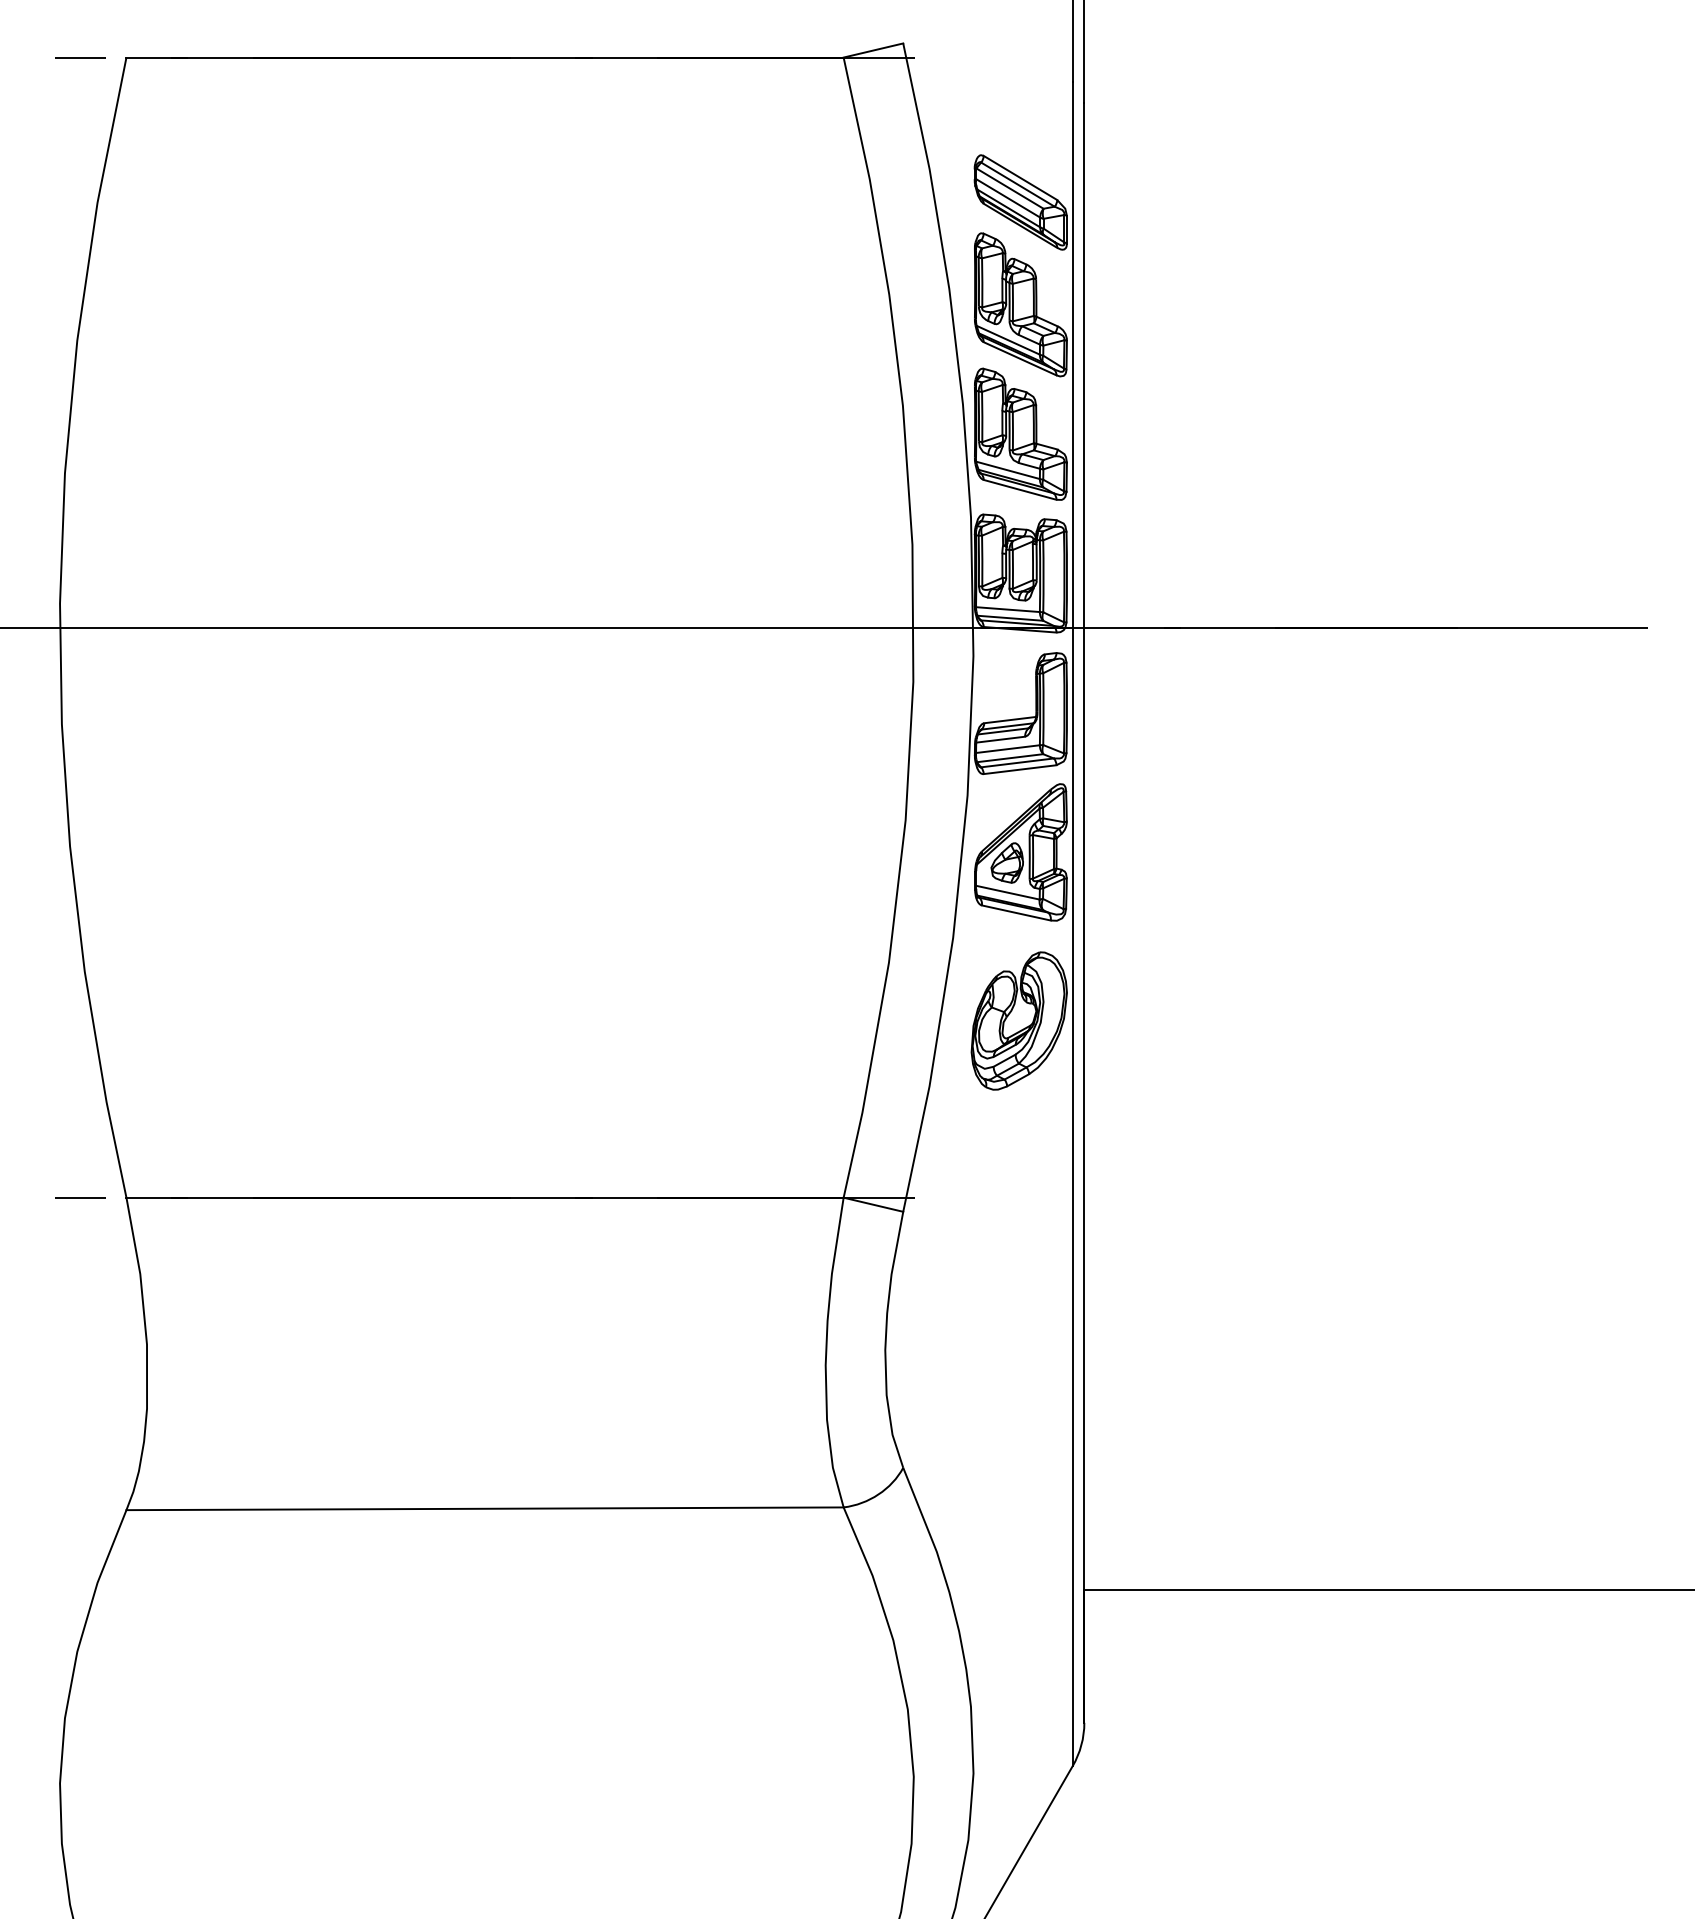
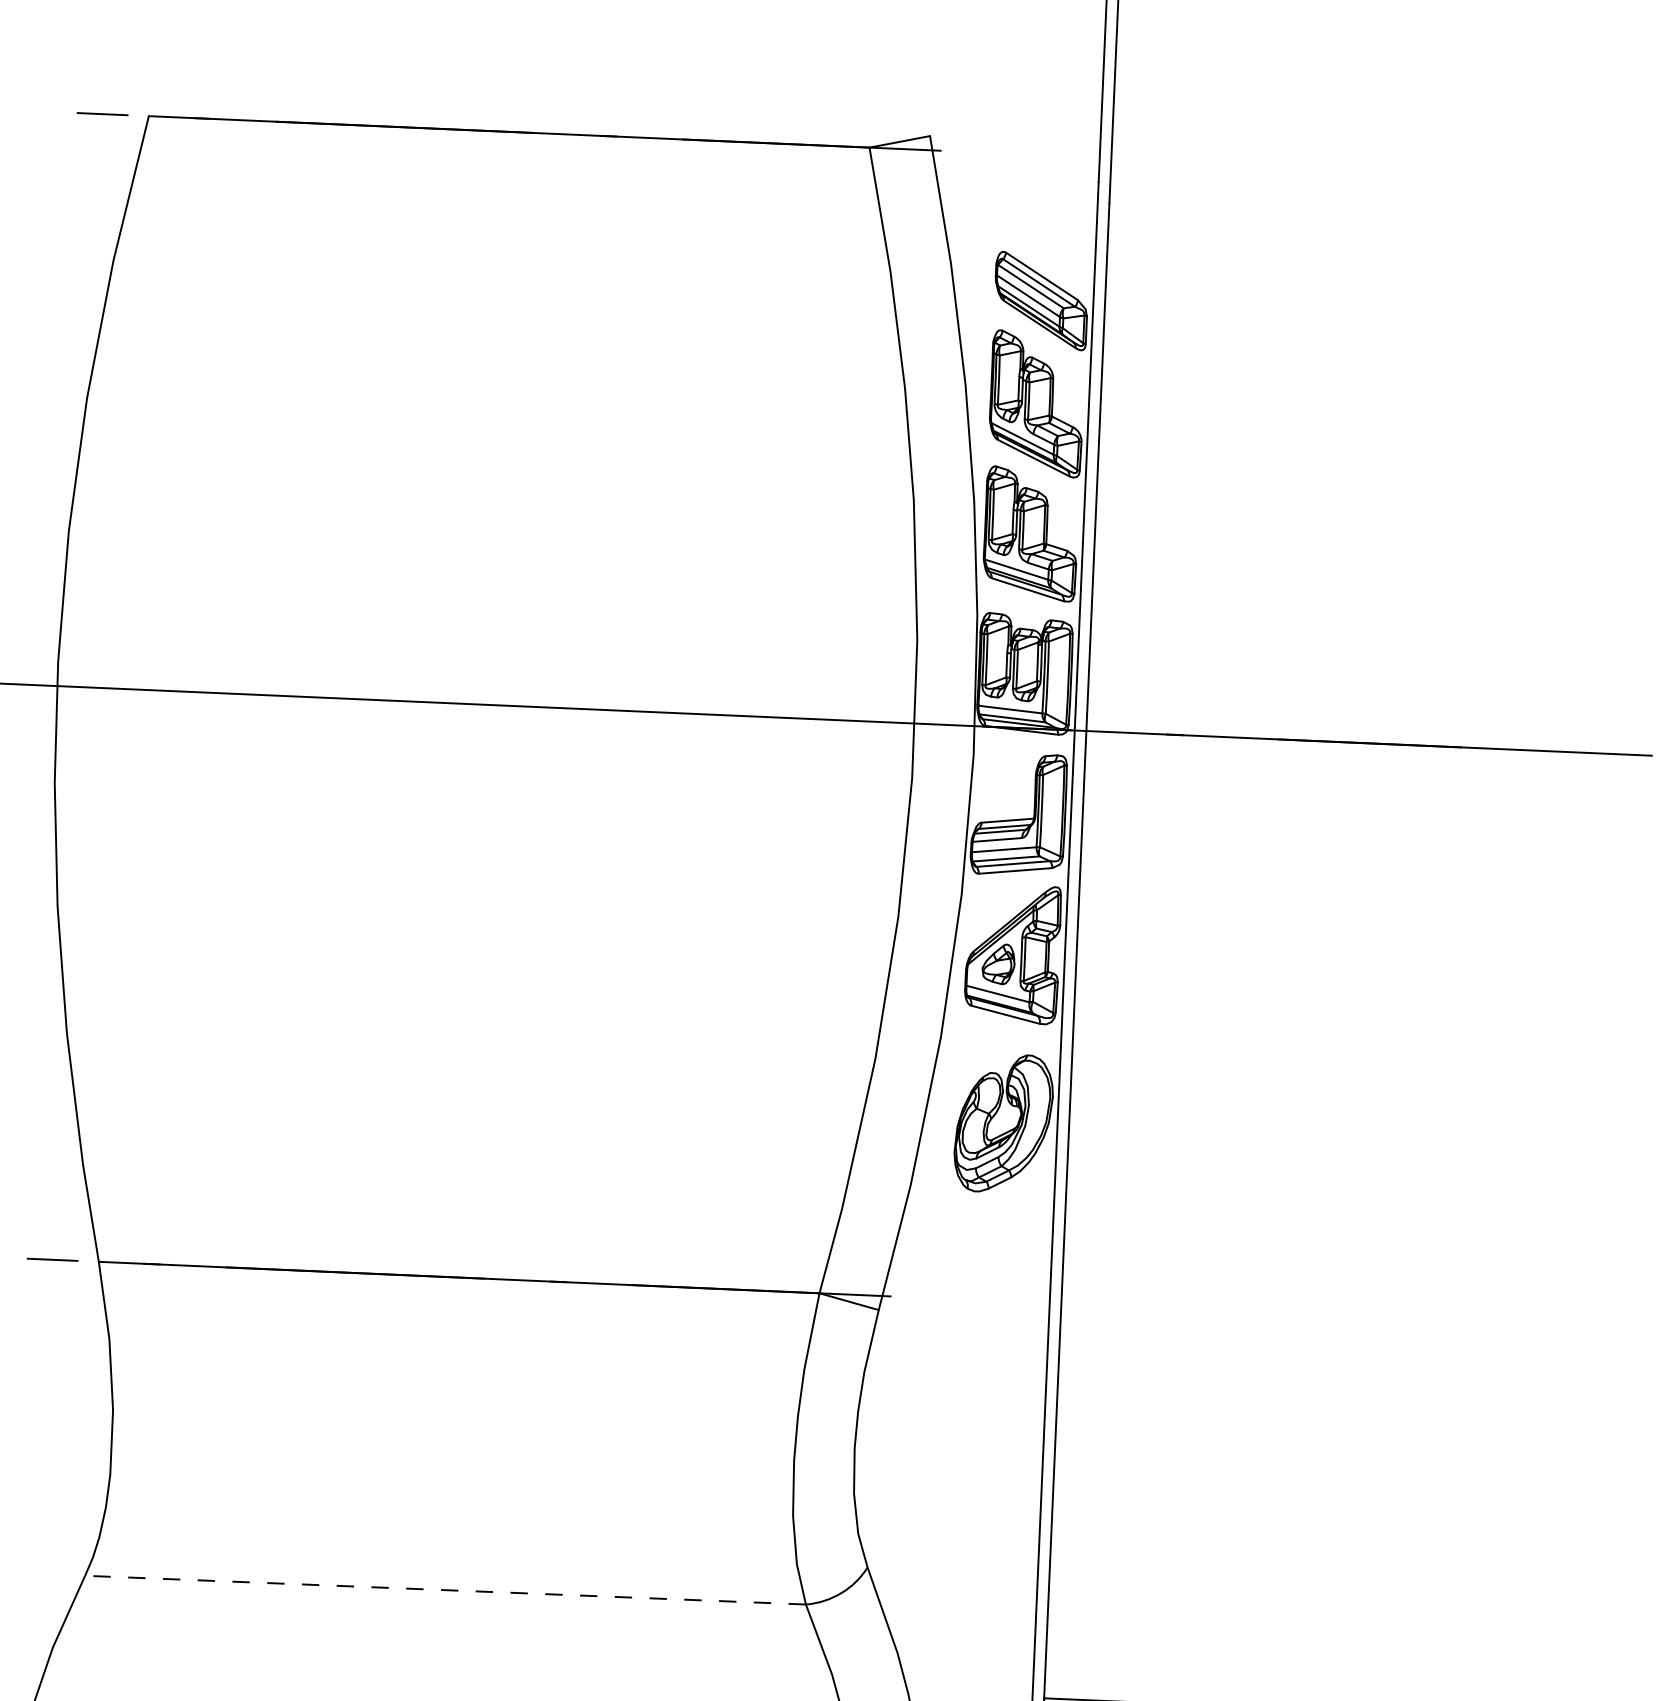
line: (485, 1508) -> (445, 1589), solid -> dashed

